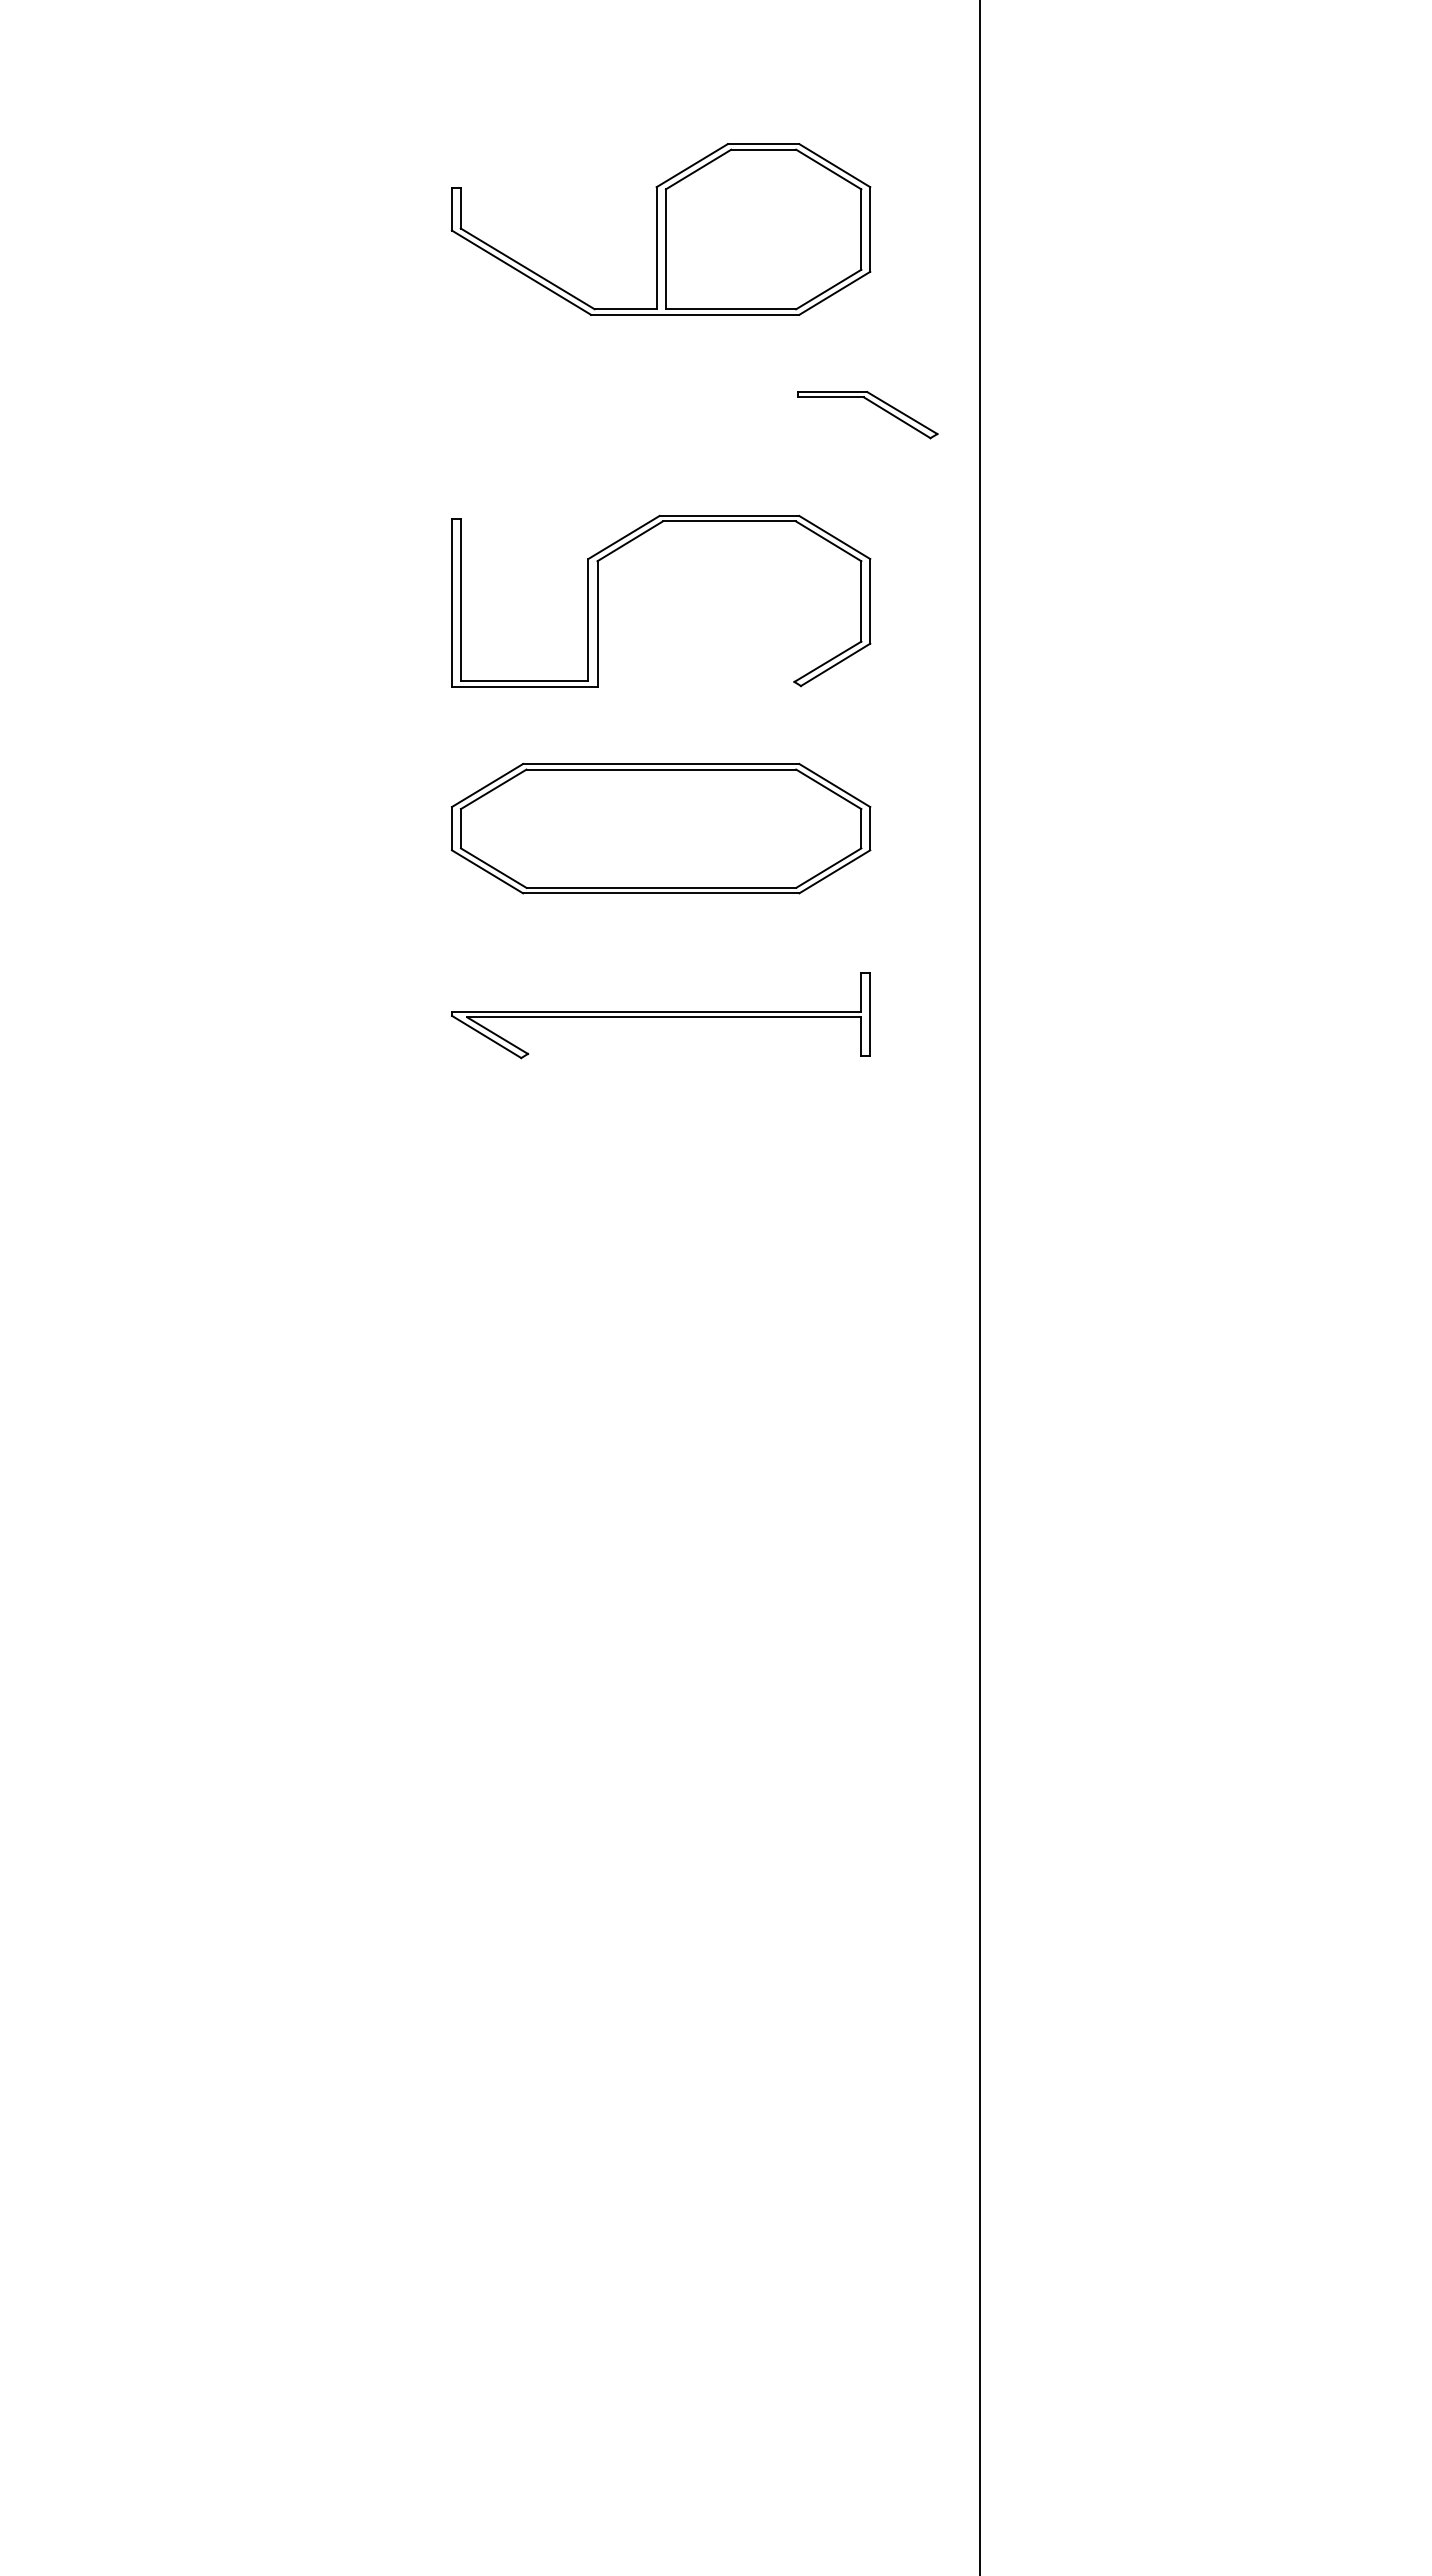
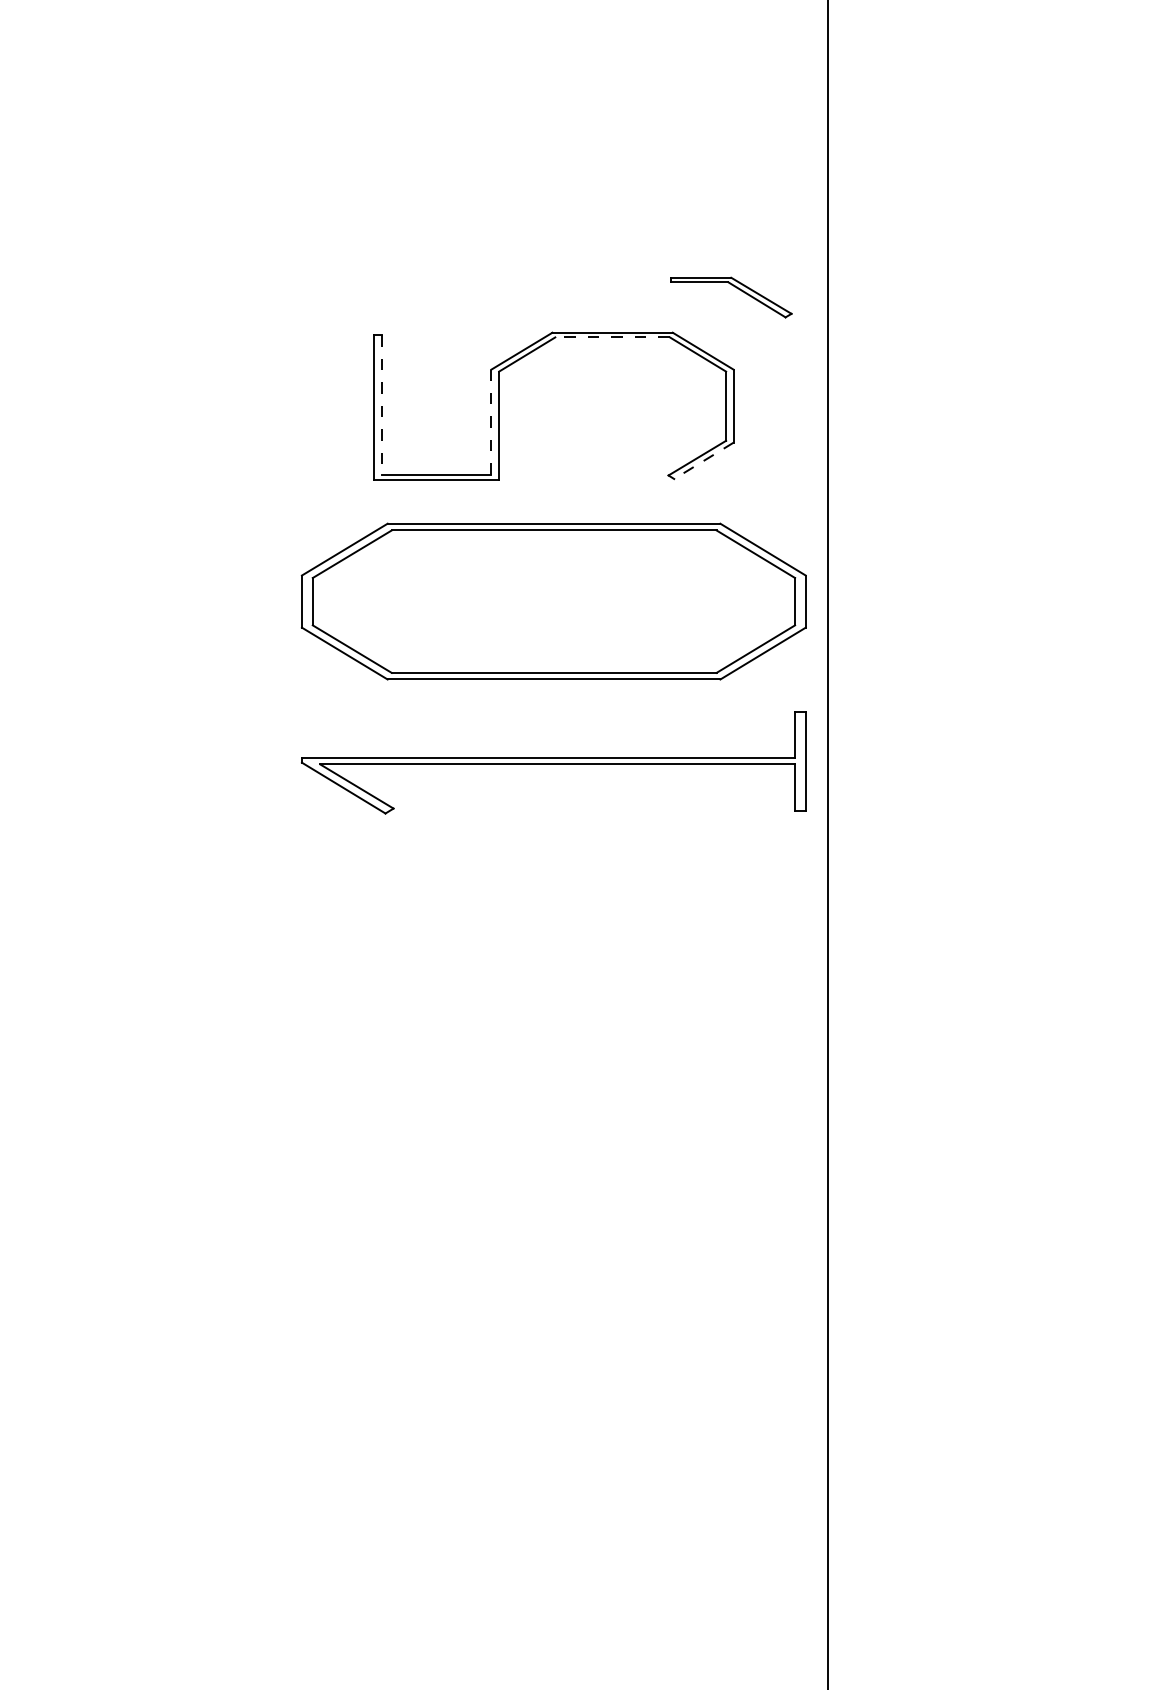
part: (660, 229) -> (553, 86), removed
part: (873, 404) -> (736, 288), moved
line: (729, 521) -> (612, 337), solid -> dashed
line: (460, 600) -> (381, 405), solid -> dashed
line: (588, 619) -> (491, 421), solid -> dashed
line: (835, 664) -> (703, 460), solid -> dashed
part: (660, 828) -> (553, 601), size x1.4
part: (660, 1015) -> (553, 762), size x1.4

